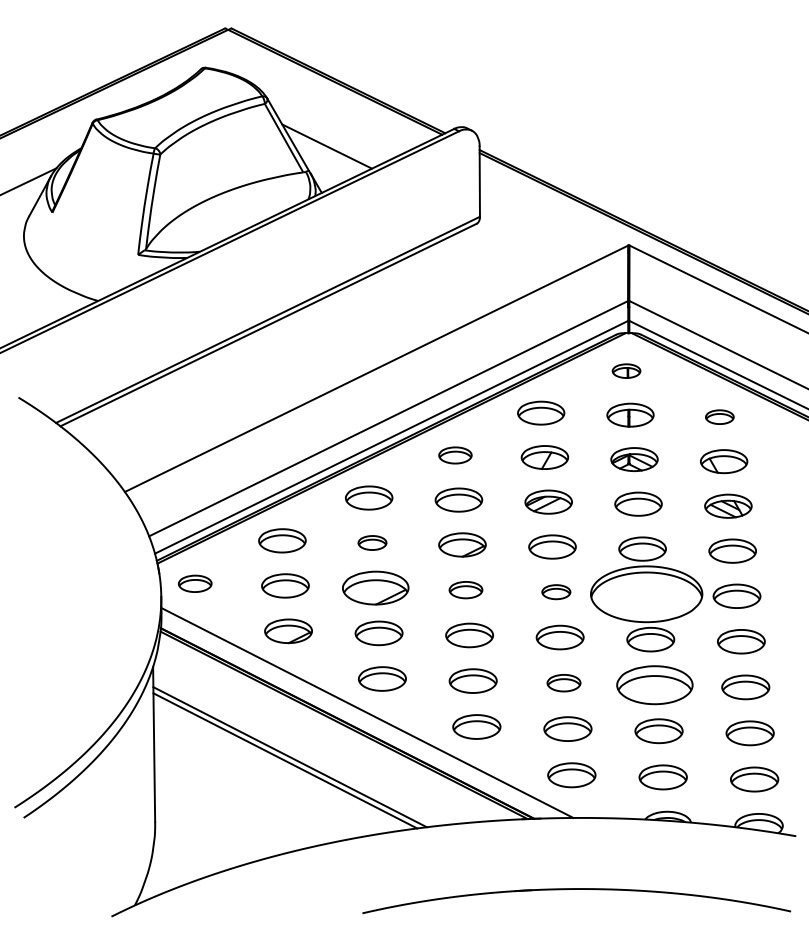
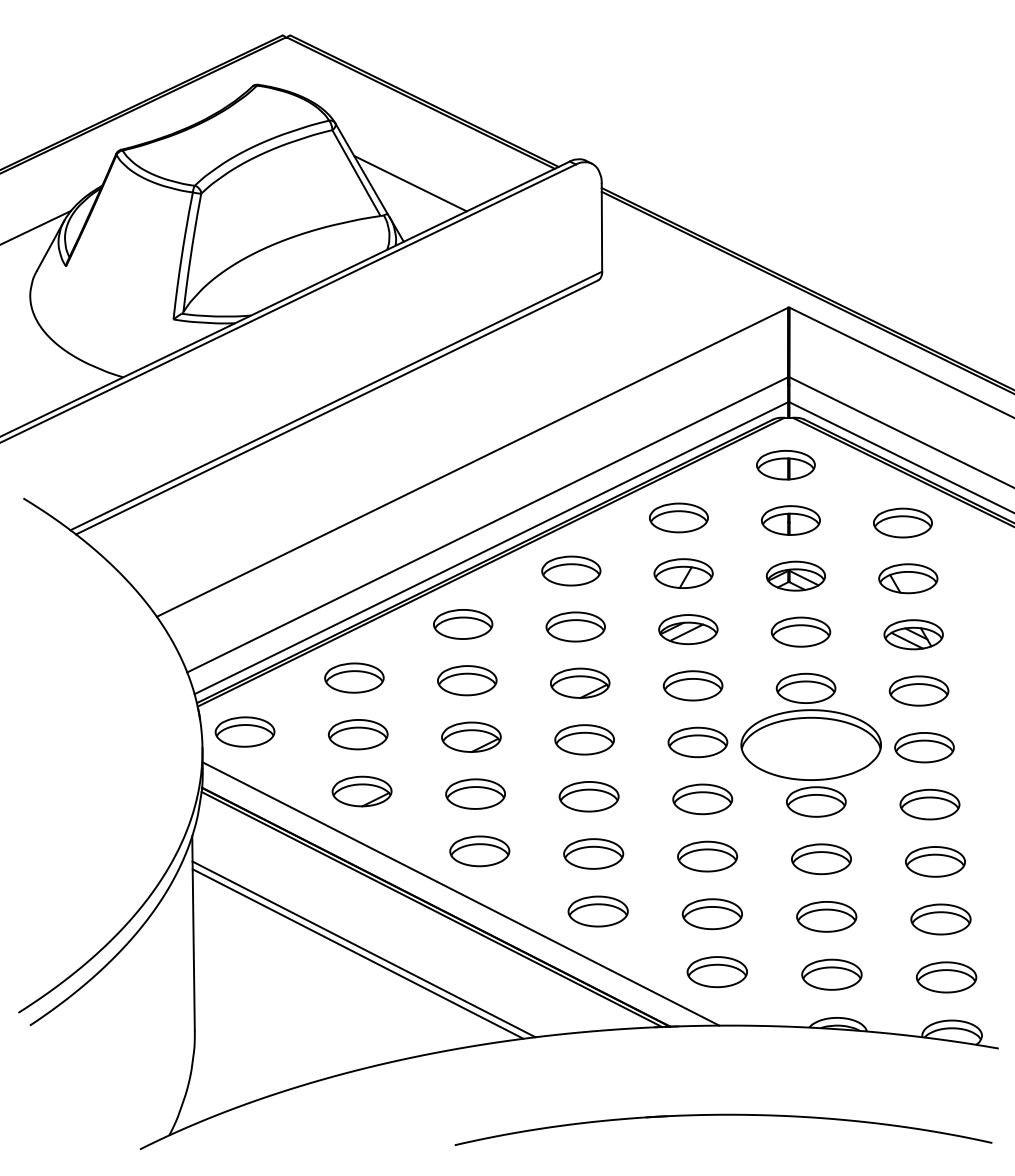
part: (626, 371) -> (785, 465), size x1.67
part: (719, 416) -> (902, 522), size x1.67
part: (455, 455) -> (571, 570), size x1.43
part: (372, 542) -> (467, 680), size x1.67
part: (194, 583) -> (244, 731), size x1.43
part: (375, 587) -> (471, 736), size x0.71
part: (465, 589) -> (584, 739), size x1.43
part: (556, 592) -> (697, 742), size x1.67
part: (563, 683) -> (707, 856), size x1.43
part: (654, 685) -> (821, 859), size x0.62

